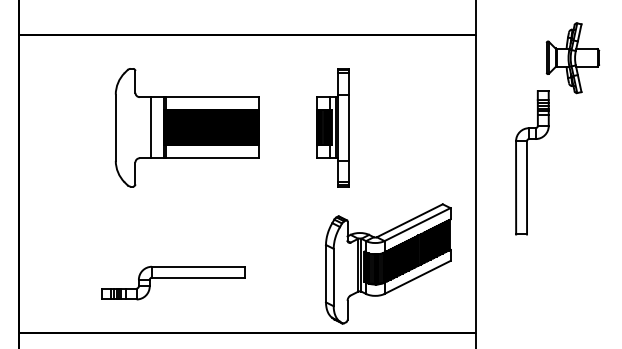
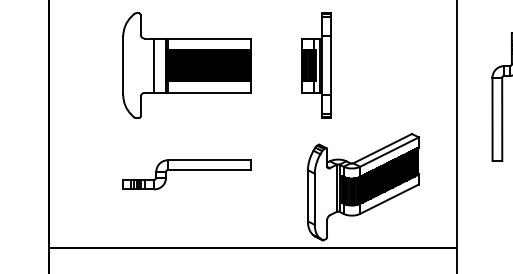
part: (186, 127) -> (186, 65), moved
part: (332, 127) -> (316, 65), moved
part: (388, 263) -> (363, 186), moved
part: (173, 282) -> (187, 174), moved

